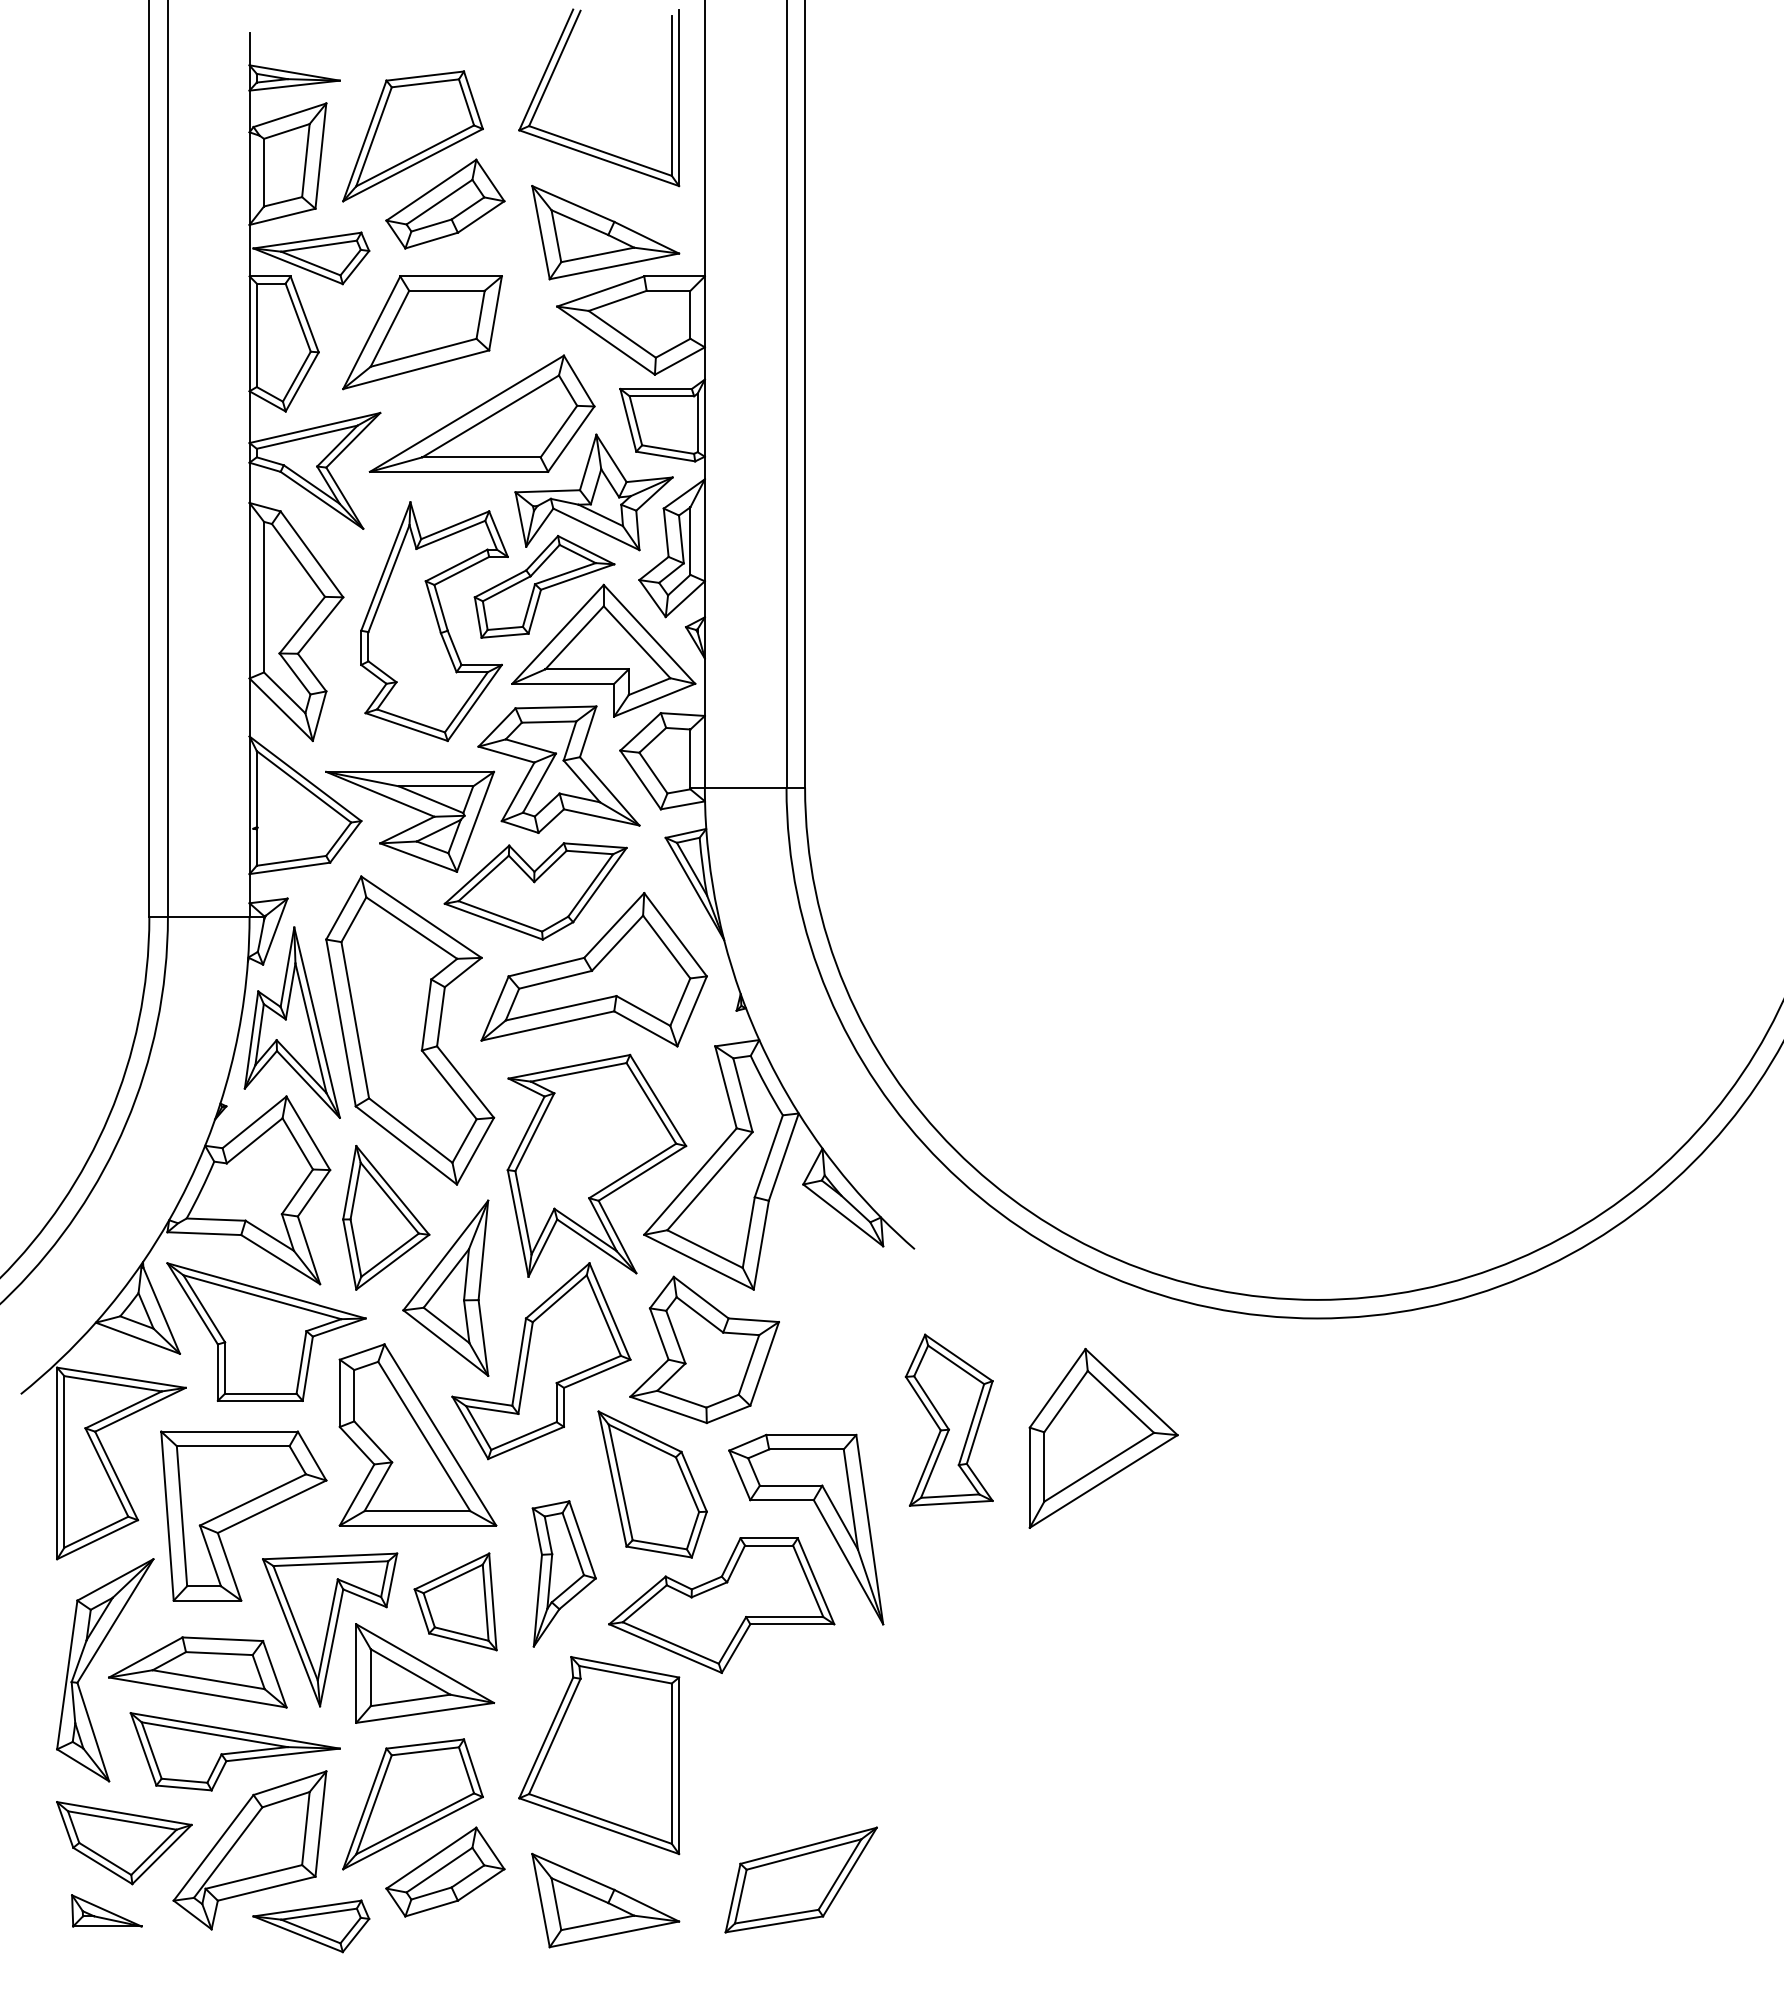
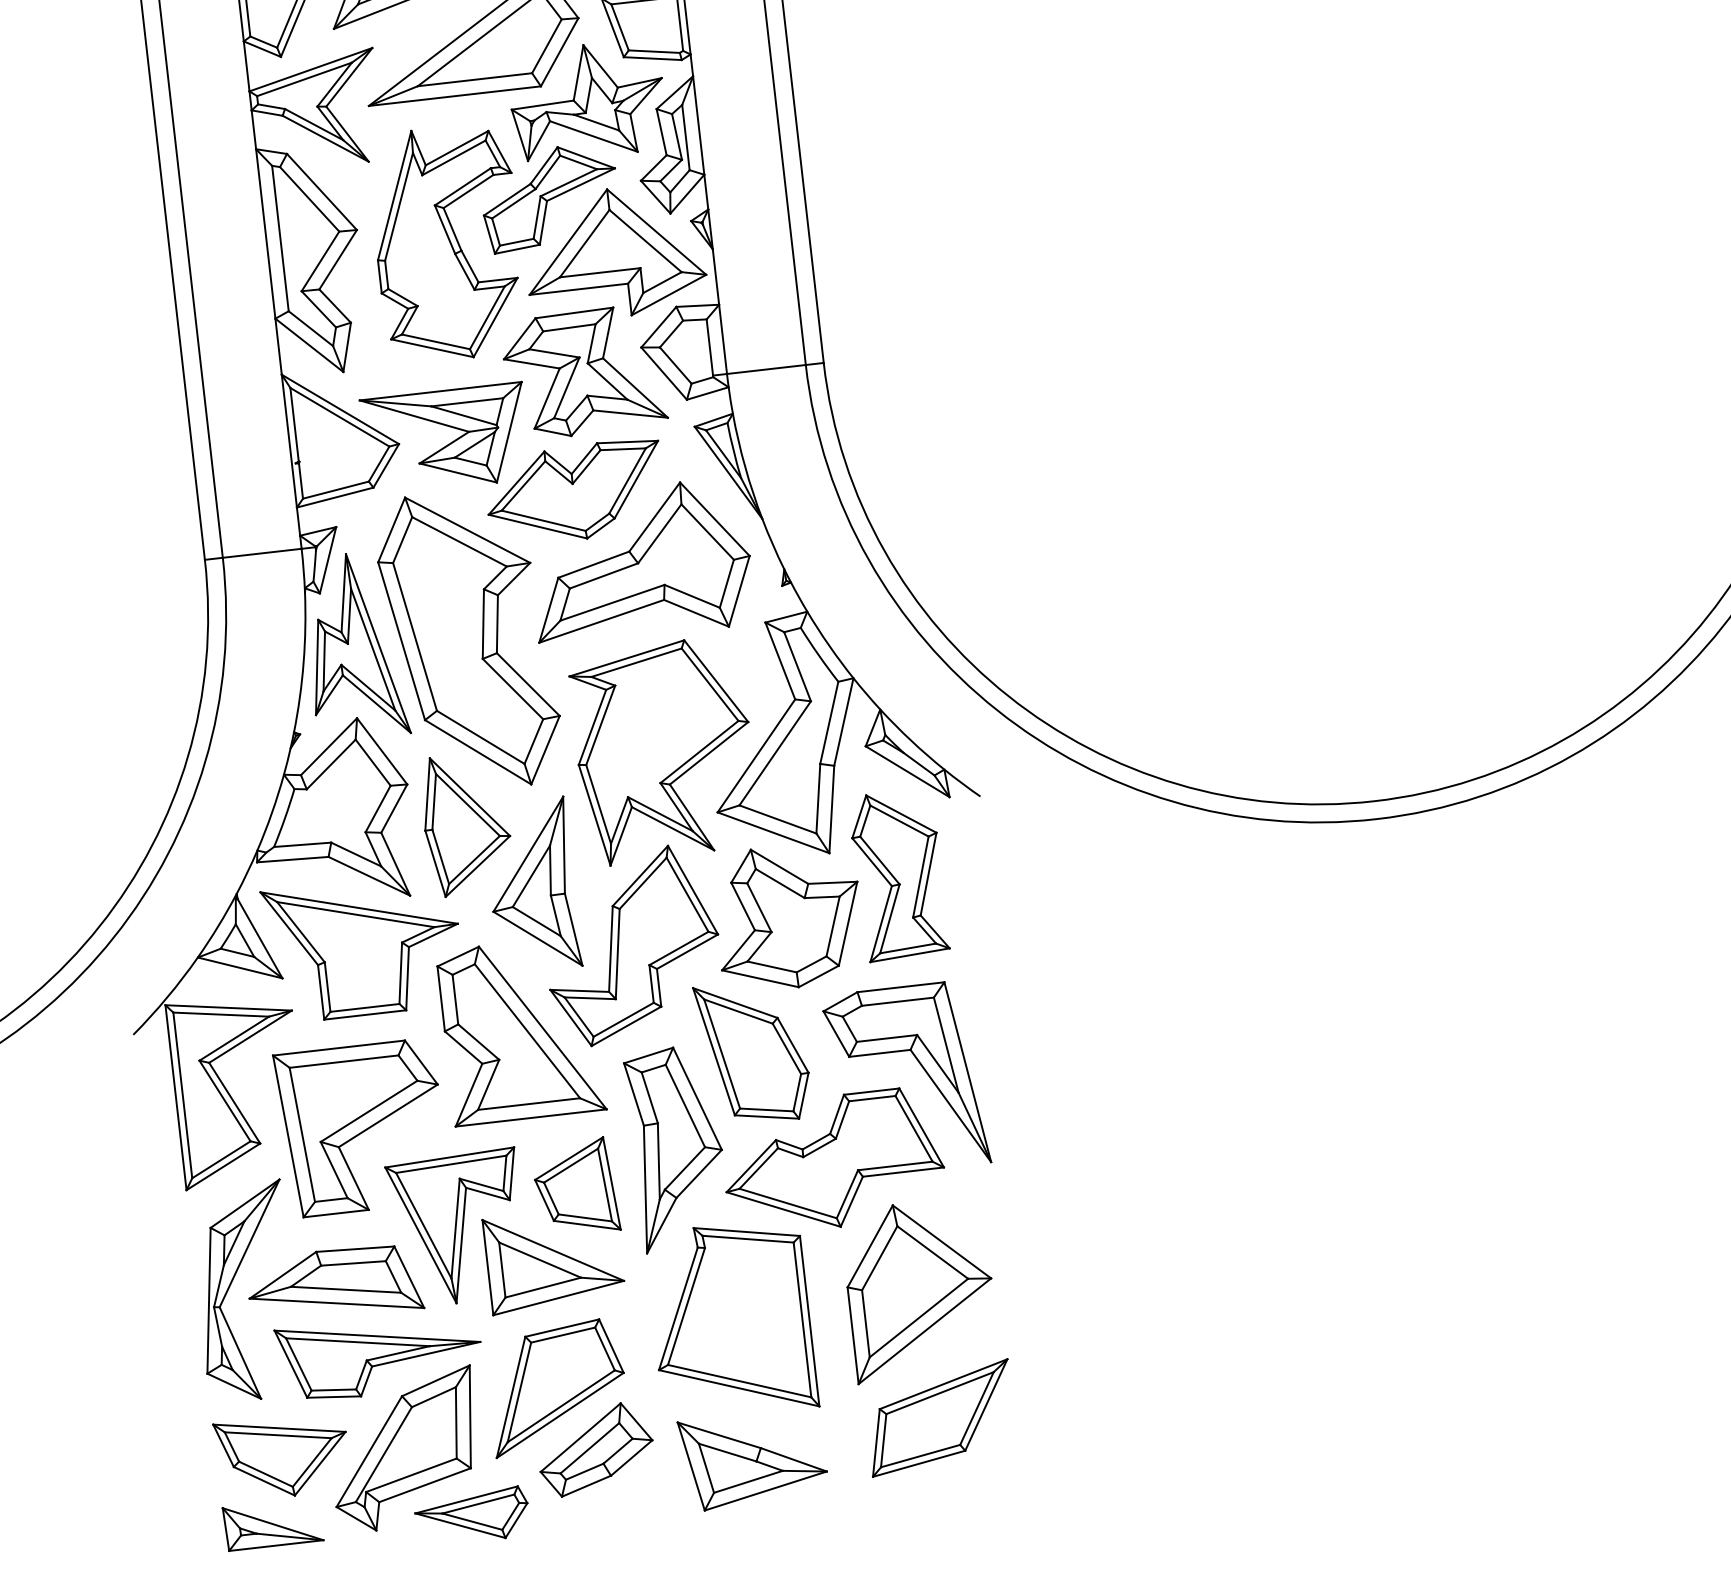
part: (948, 1419) -> (898, 874), moved
part: (1103, 1437) -> (919, 1288), moved
part: (564, 1573) -> (677, 1148), size x1.43
part: (106, 1910) -> (272, 1523), size x1.43

